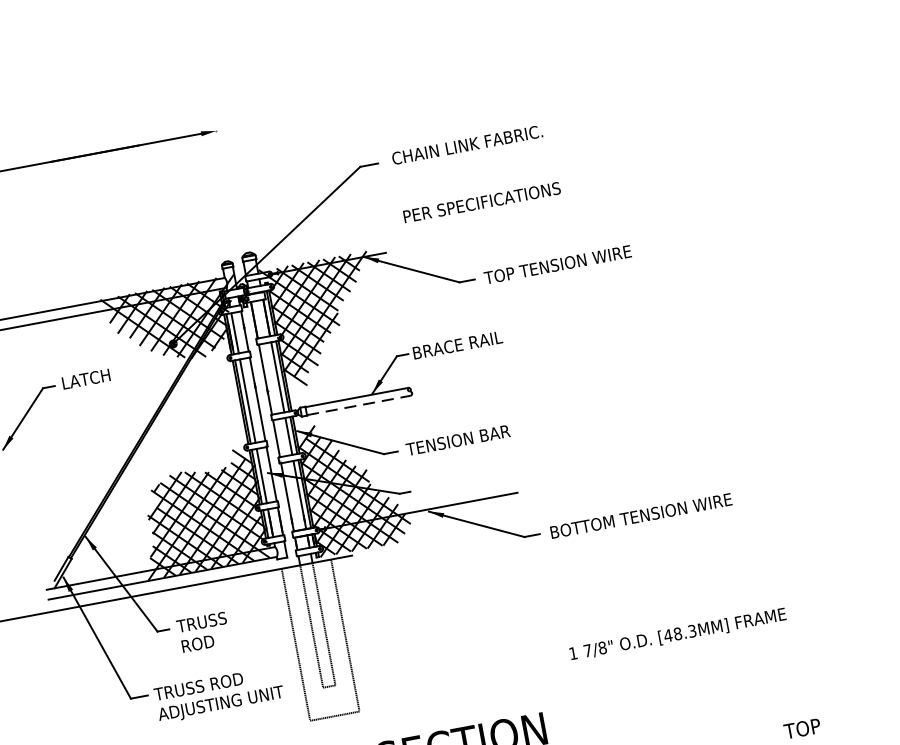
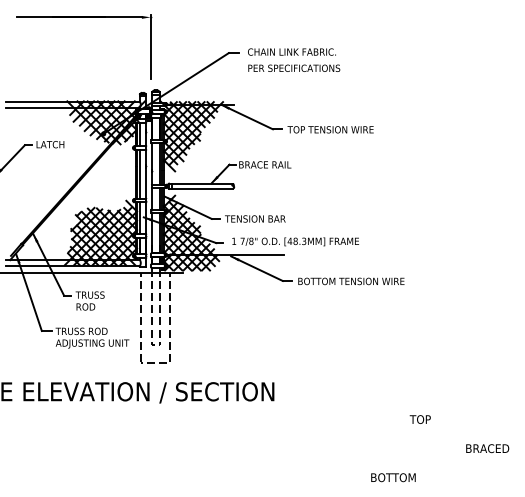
line: (225, 180) -> (150, 46), added
text: (482, 201) -> (294, 67), moved
line: (358, 405) -> (202, 188), dashed -> solid
text: (677, 634) -> (295, 241), moved

